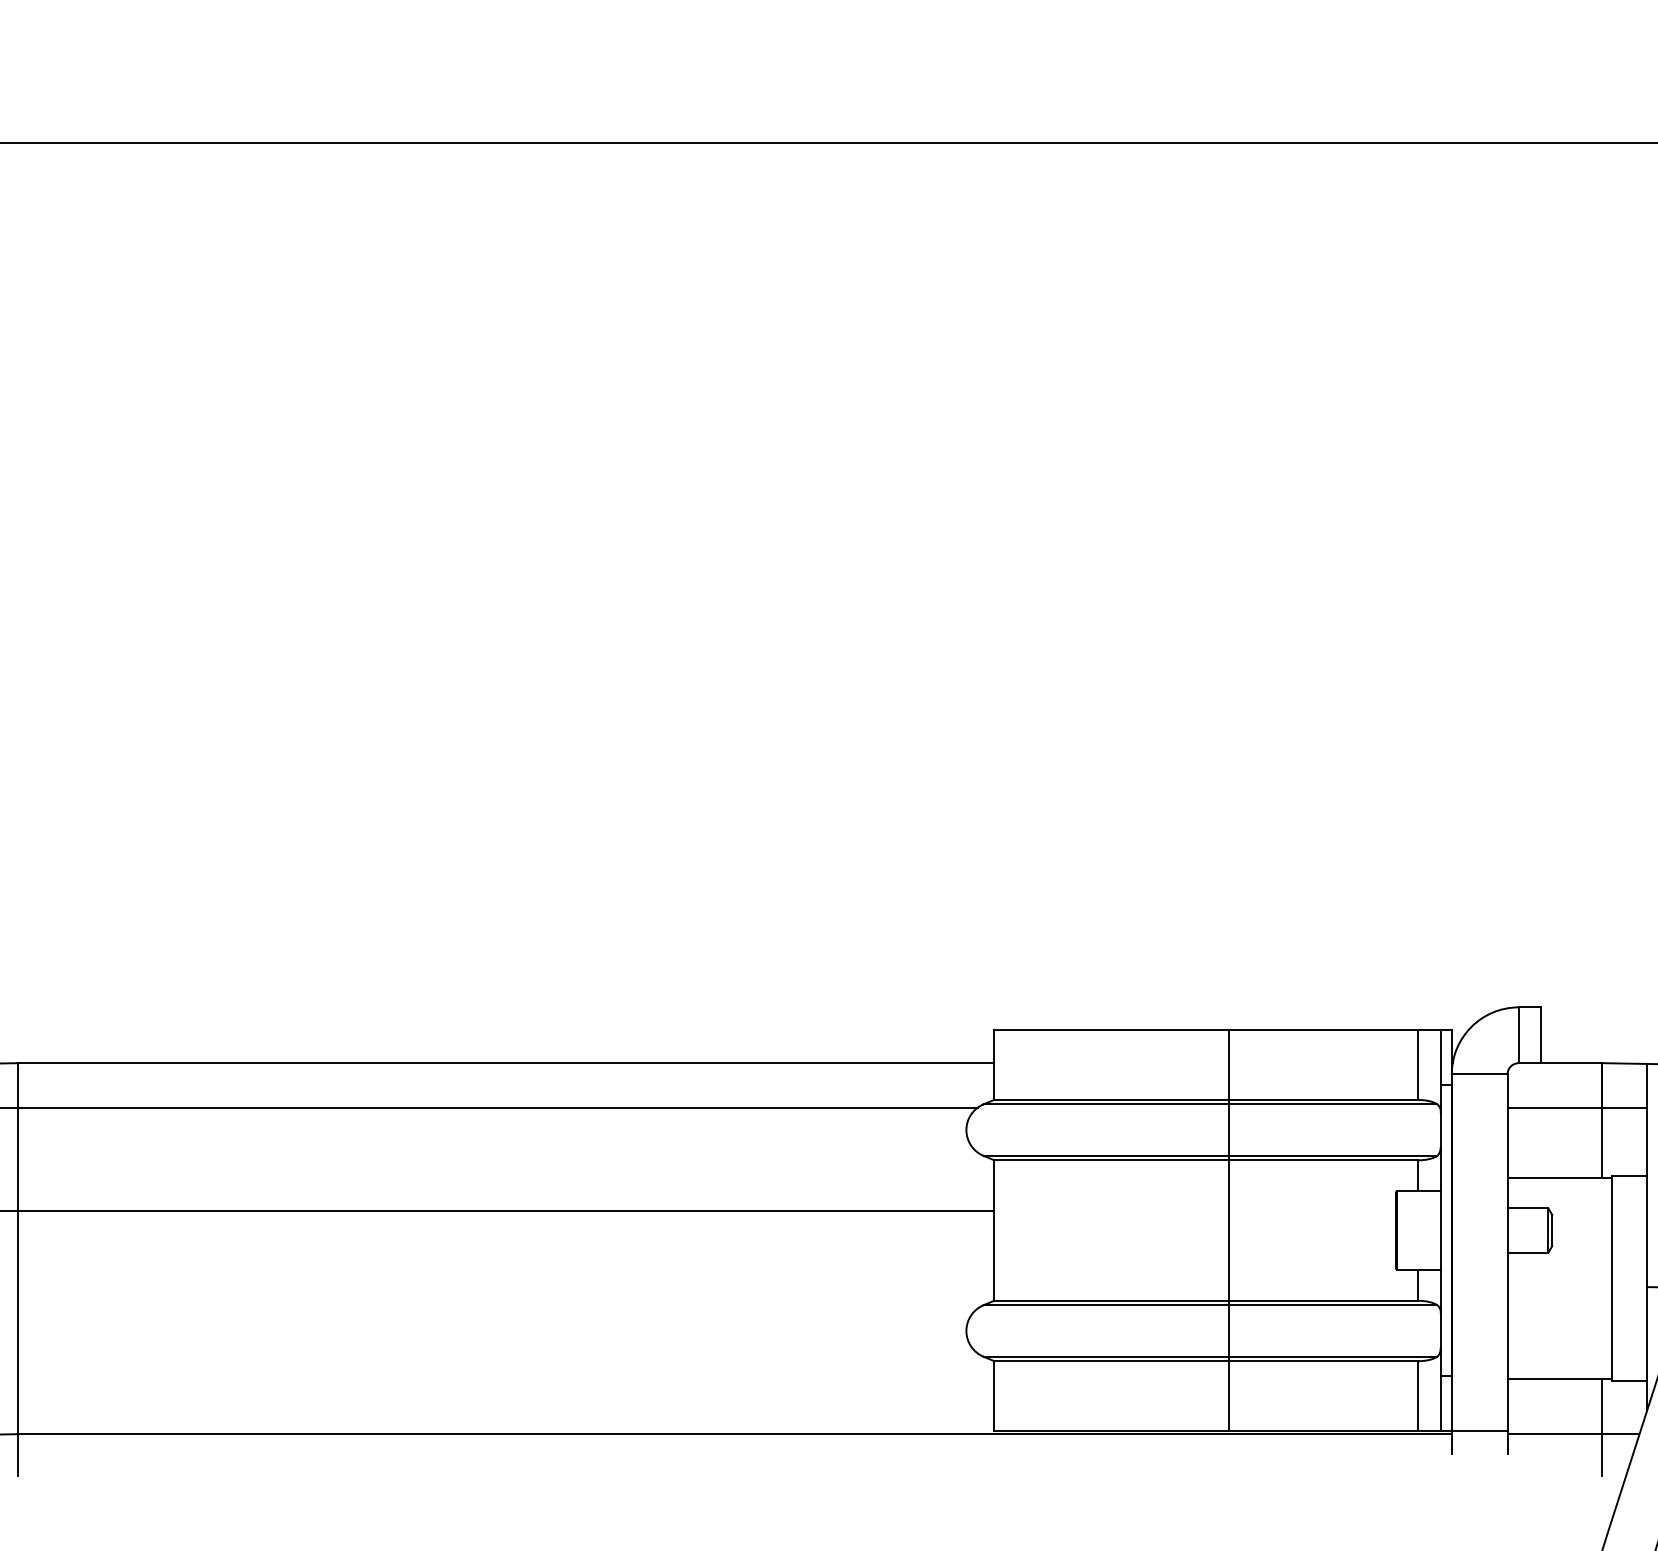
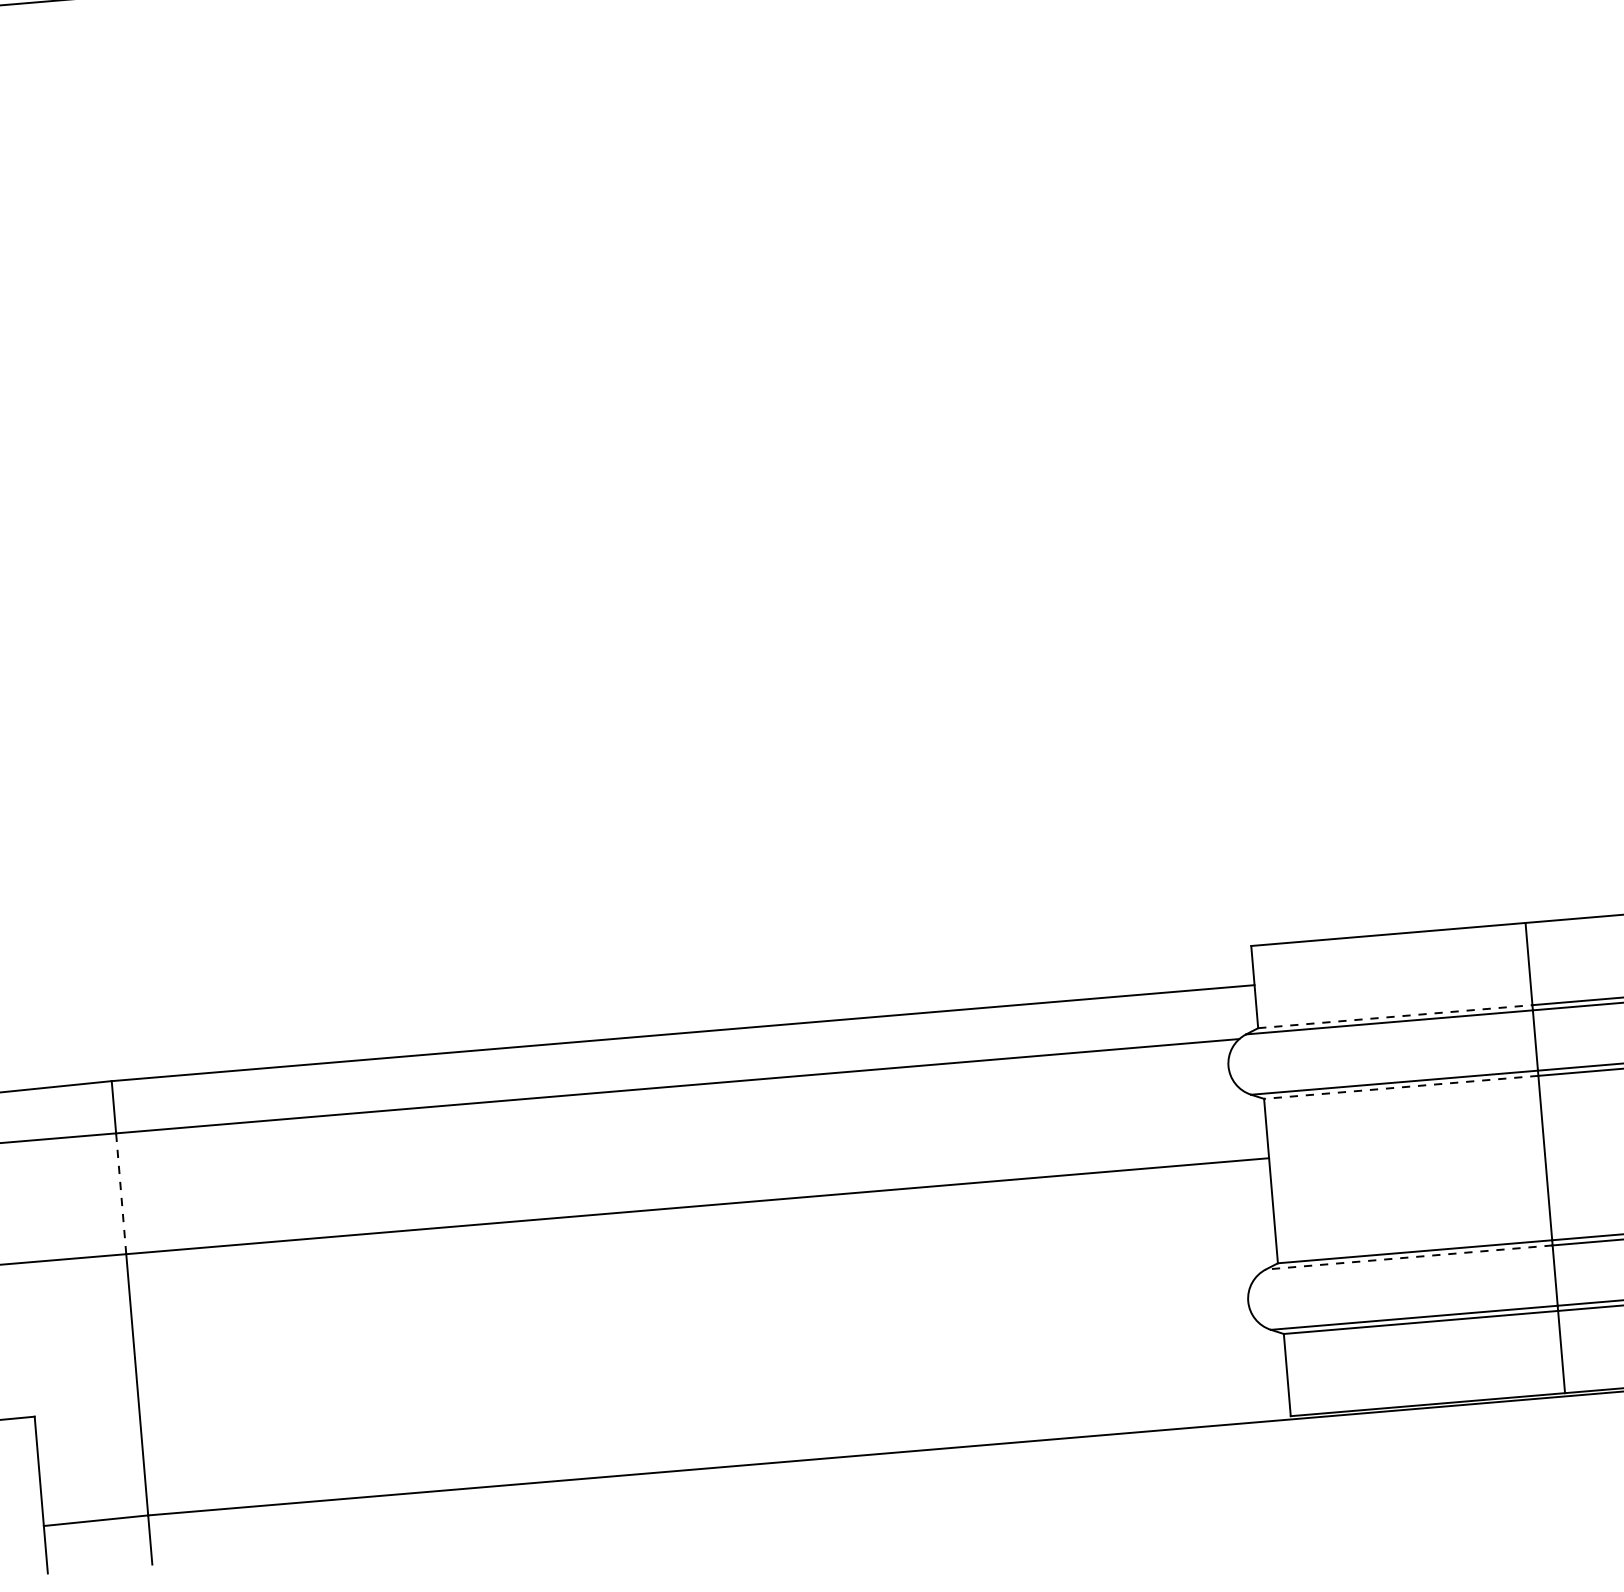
line: (1111, 1099) -> (1395, 1016), solid -> dashed
line: (17, 1159) -> (120, 1193), solid -> dashed
line: (1110, 1160) -> (1400, 1087), solid -> dashed
line: (1106, 1305) -> (1409, 1257), solid -> dashed

